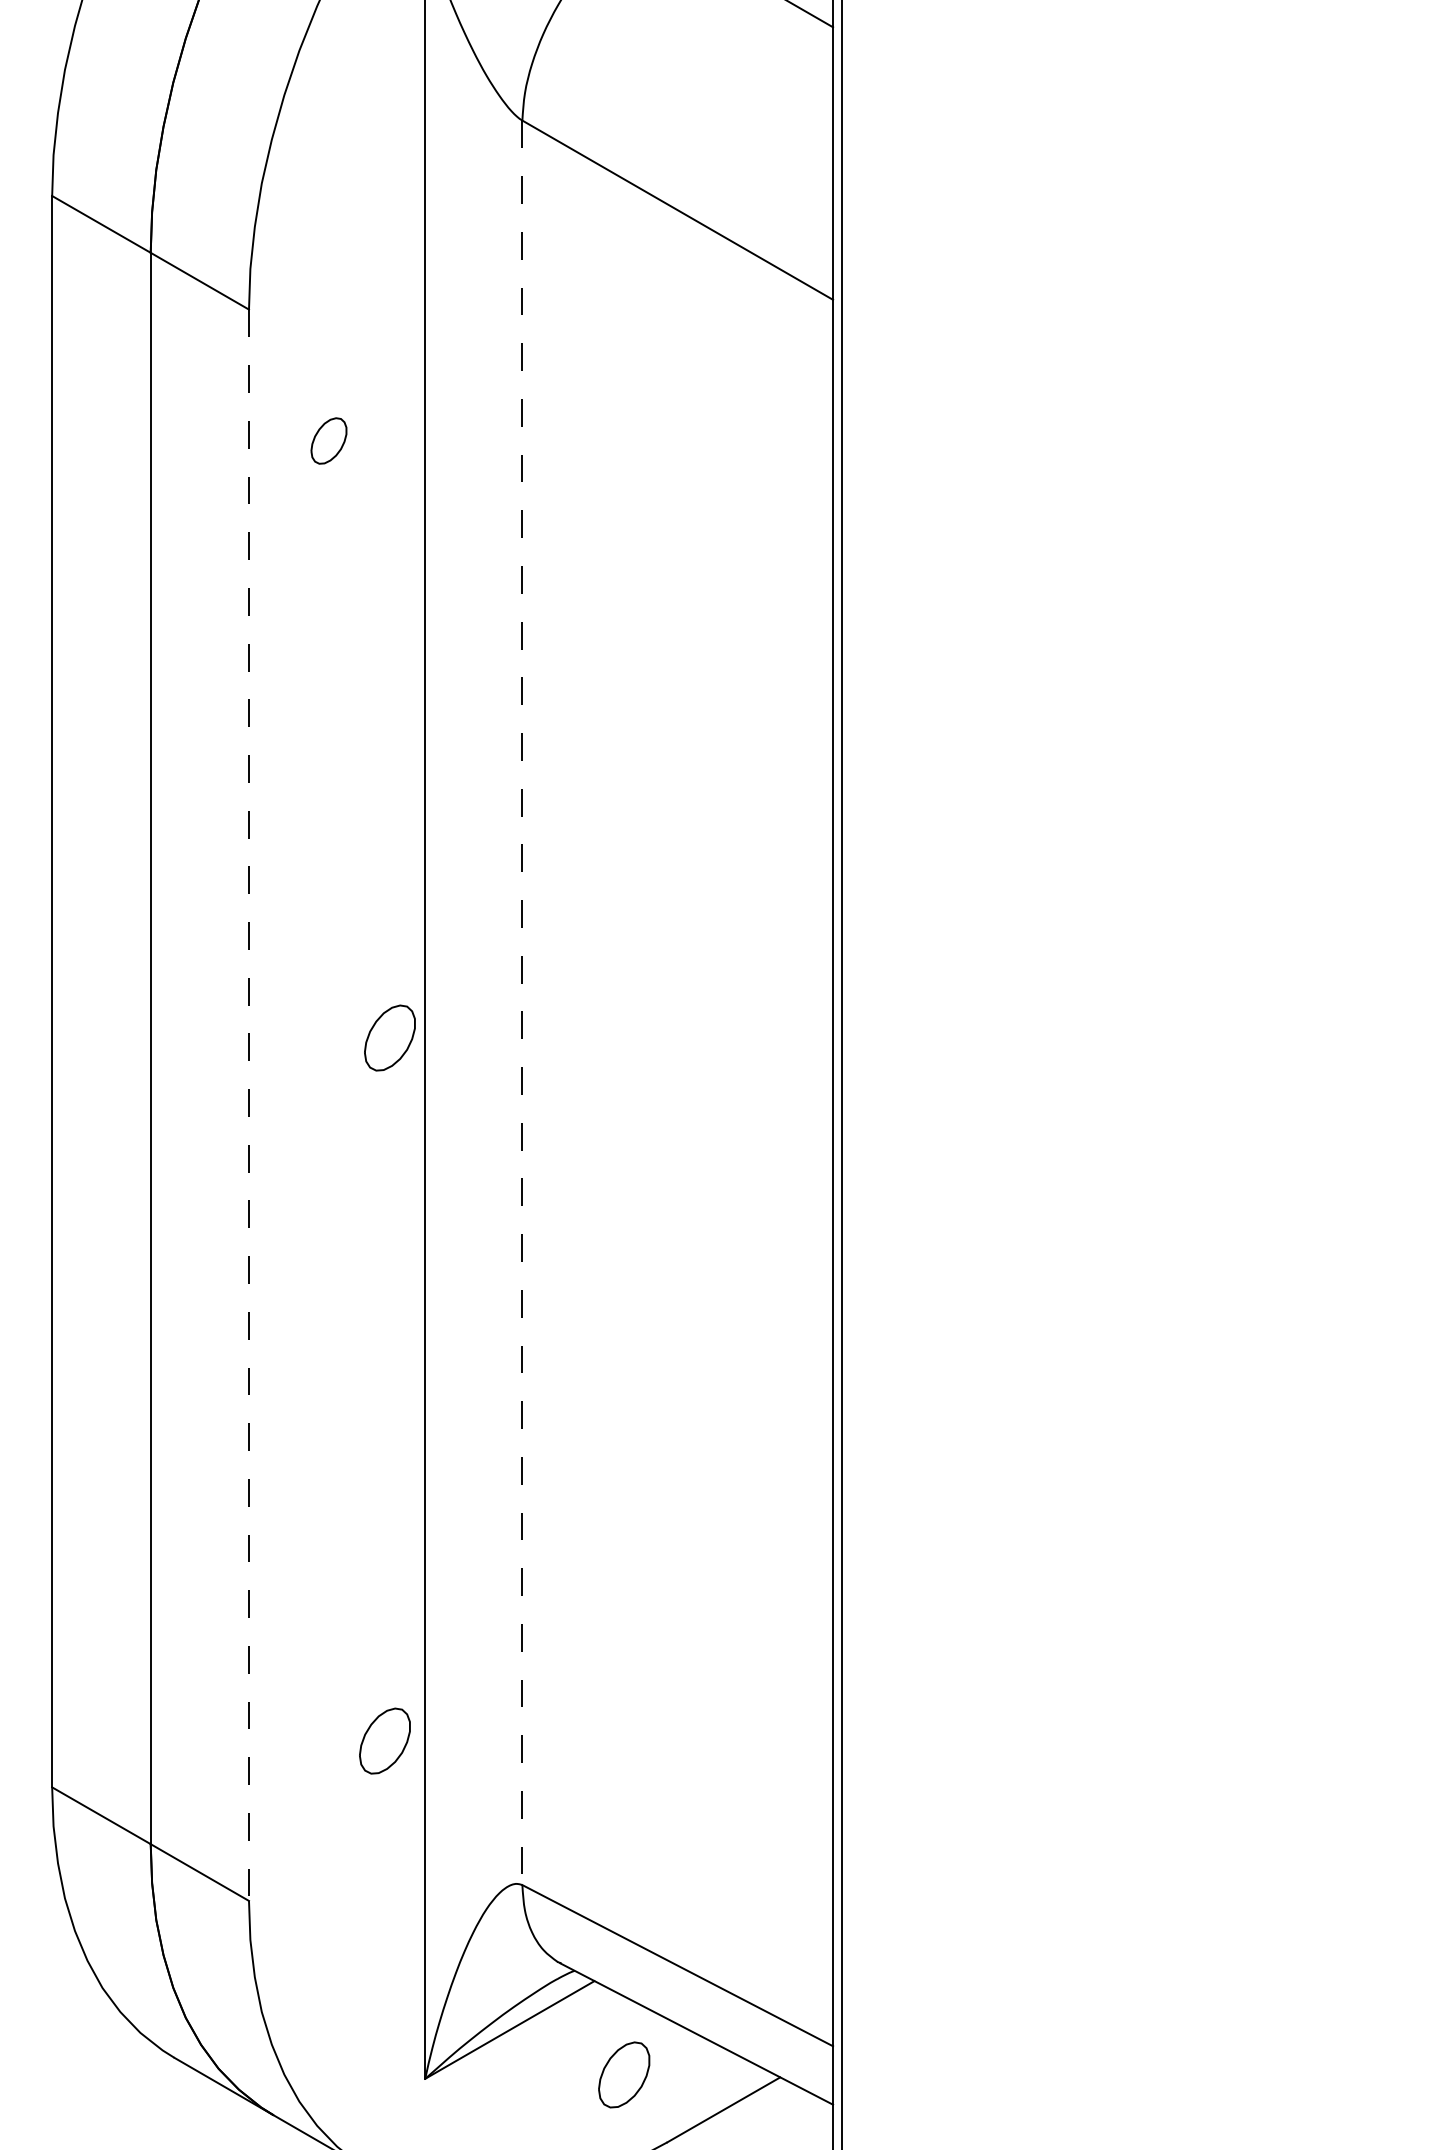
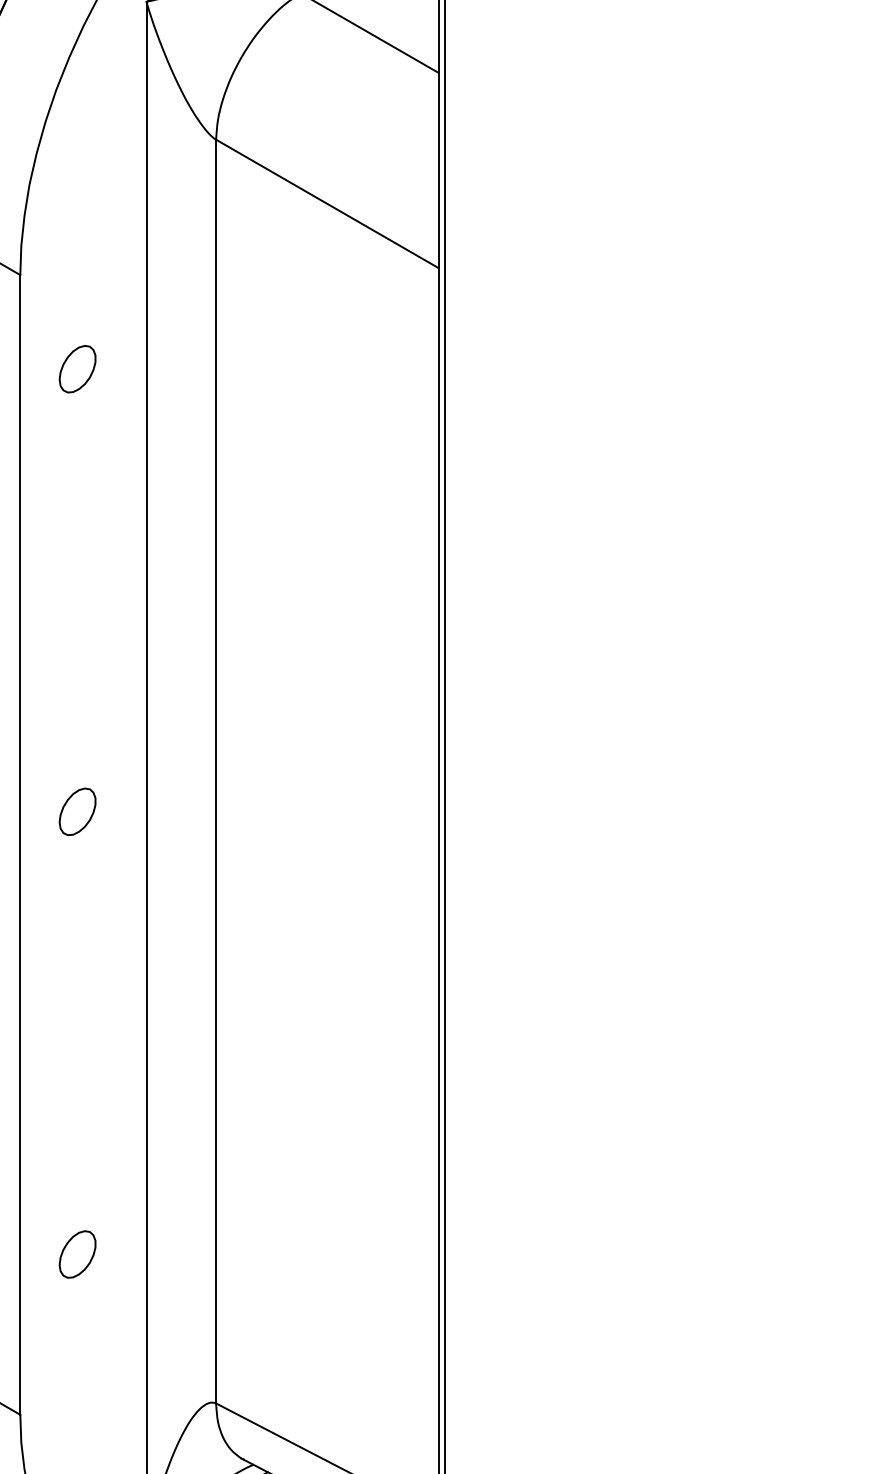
part: (328, 440) -> (77, 368), size x1.43
line: (522, 1003) -> (216, 772), dashed -> solid
part: (389, 1037) -> (77, 811), moved
line: (249, 1105) -> (20, 845), dashed -> solid
part: (384, 1740) -> (77, 1254), moved

